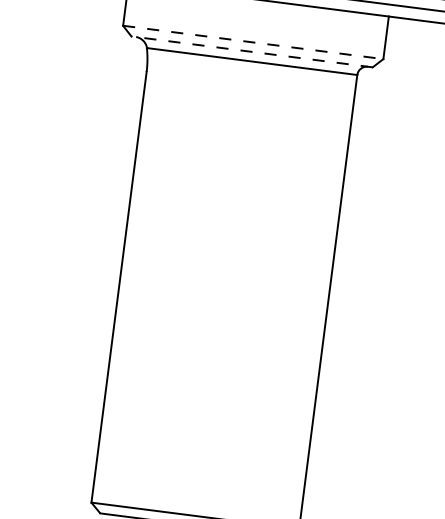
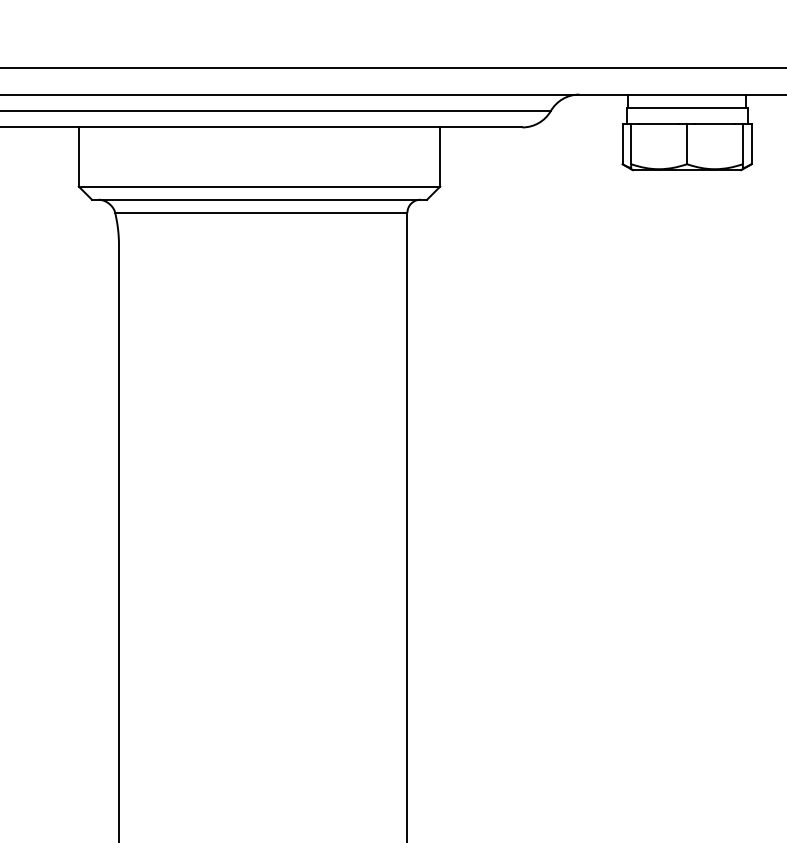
line: (253, 42) -> (259, 186), dashed -> solid
line: (252, 51) -> (259, 199), dashed -> solid

